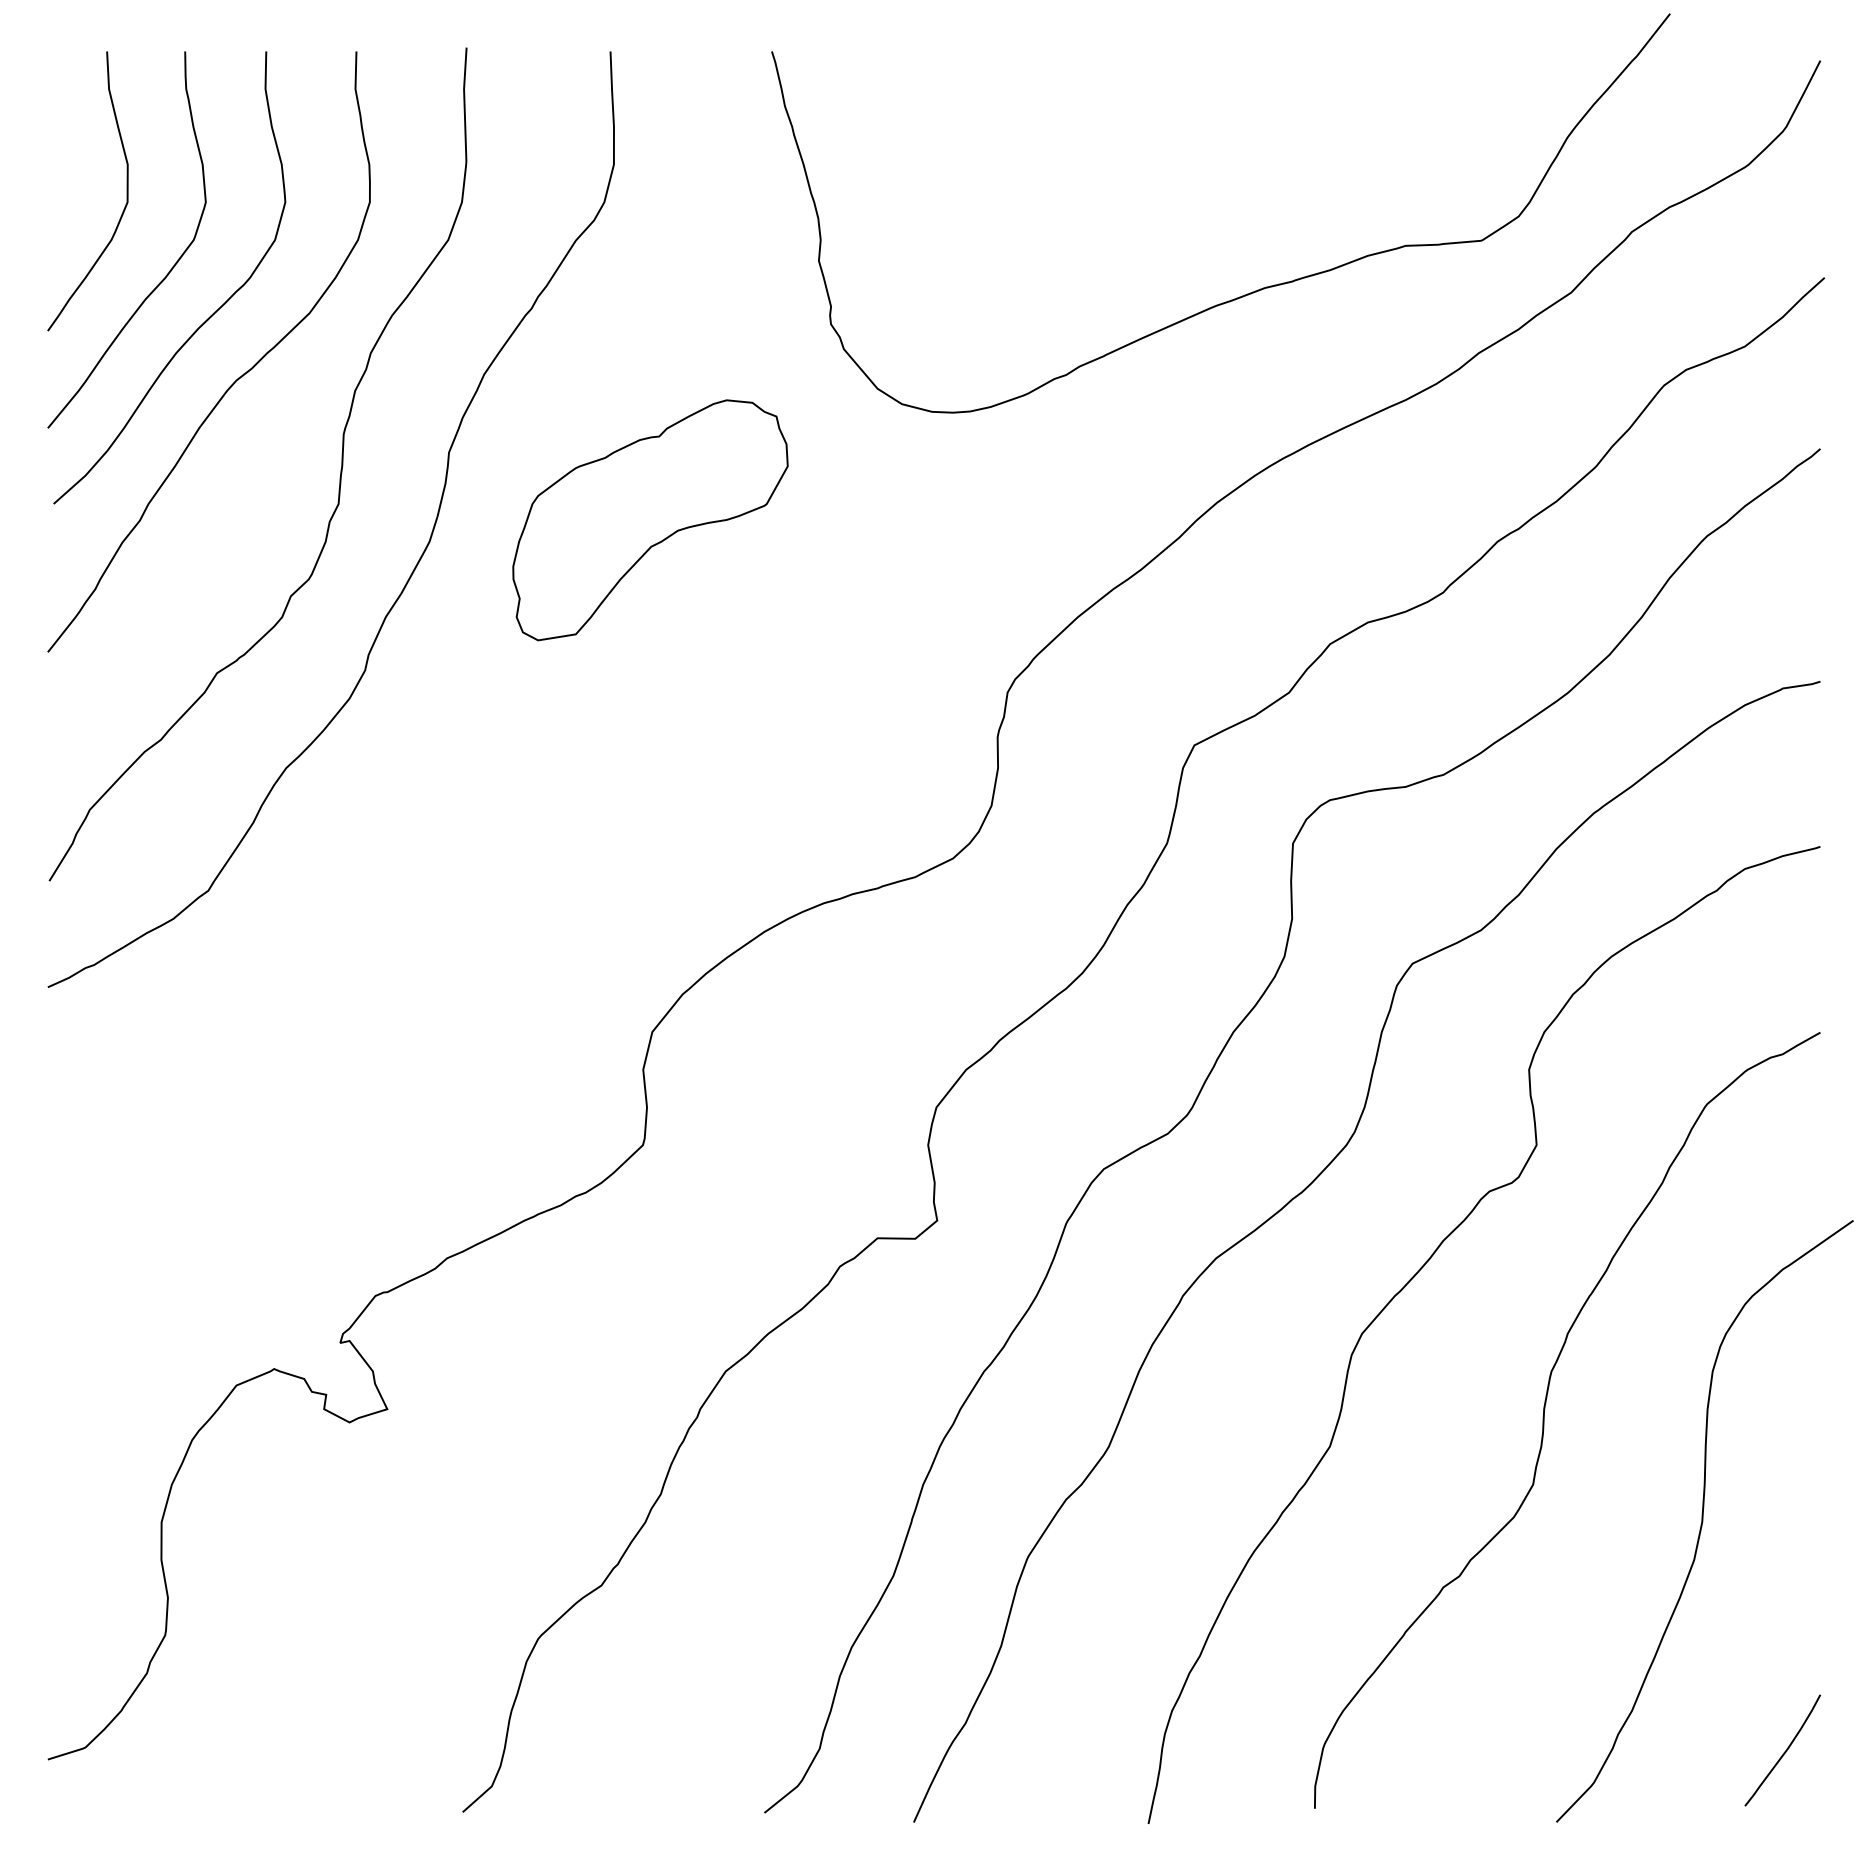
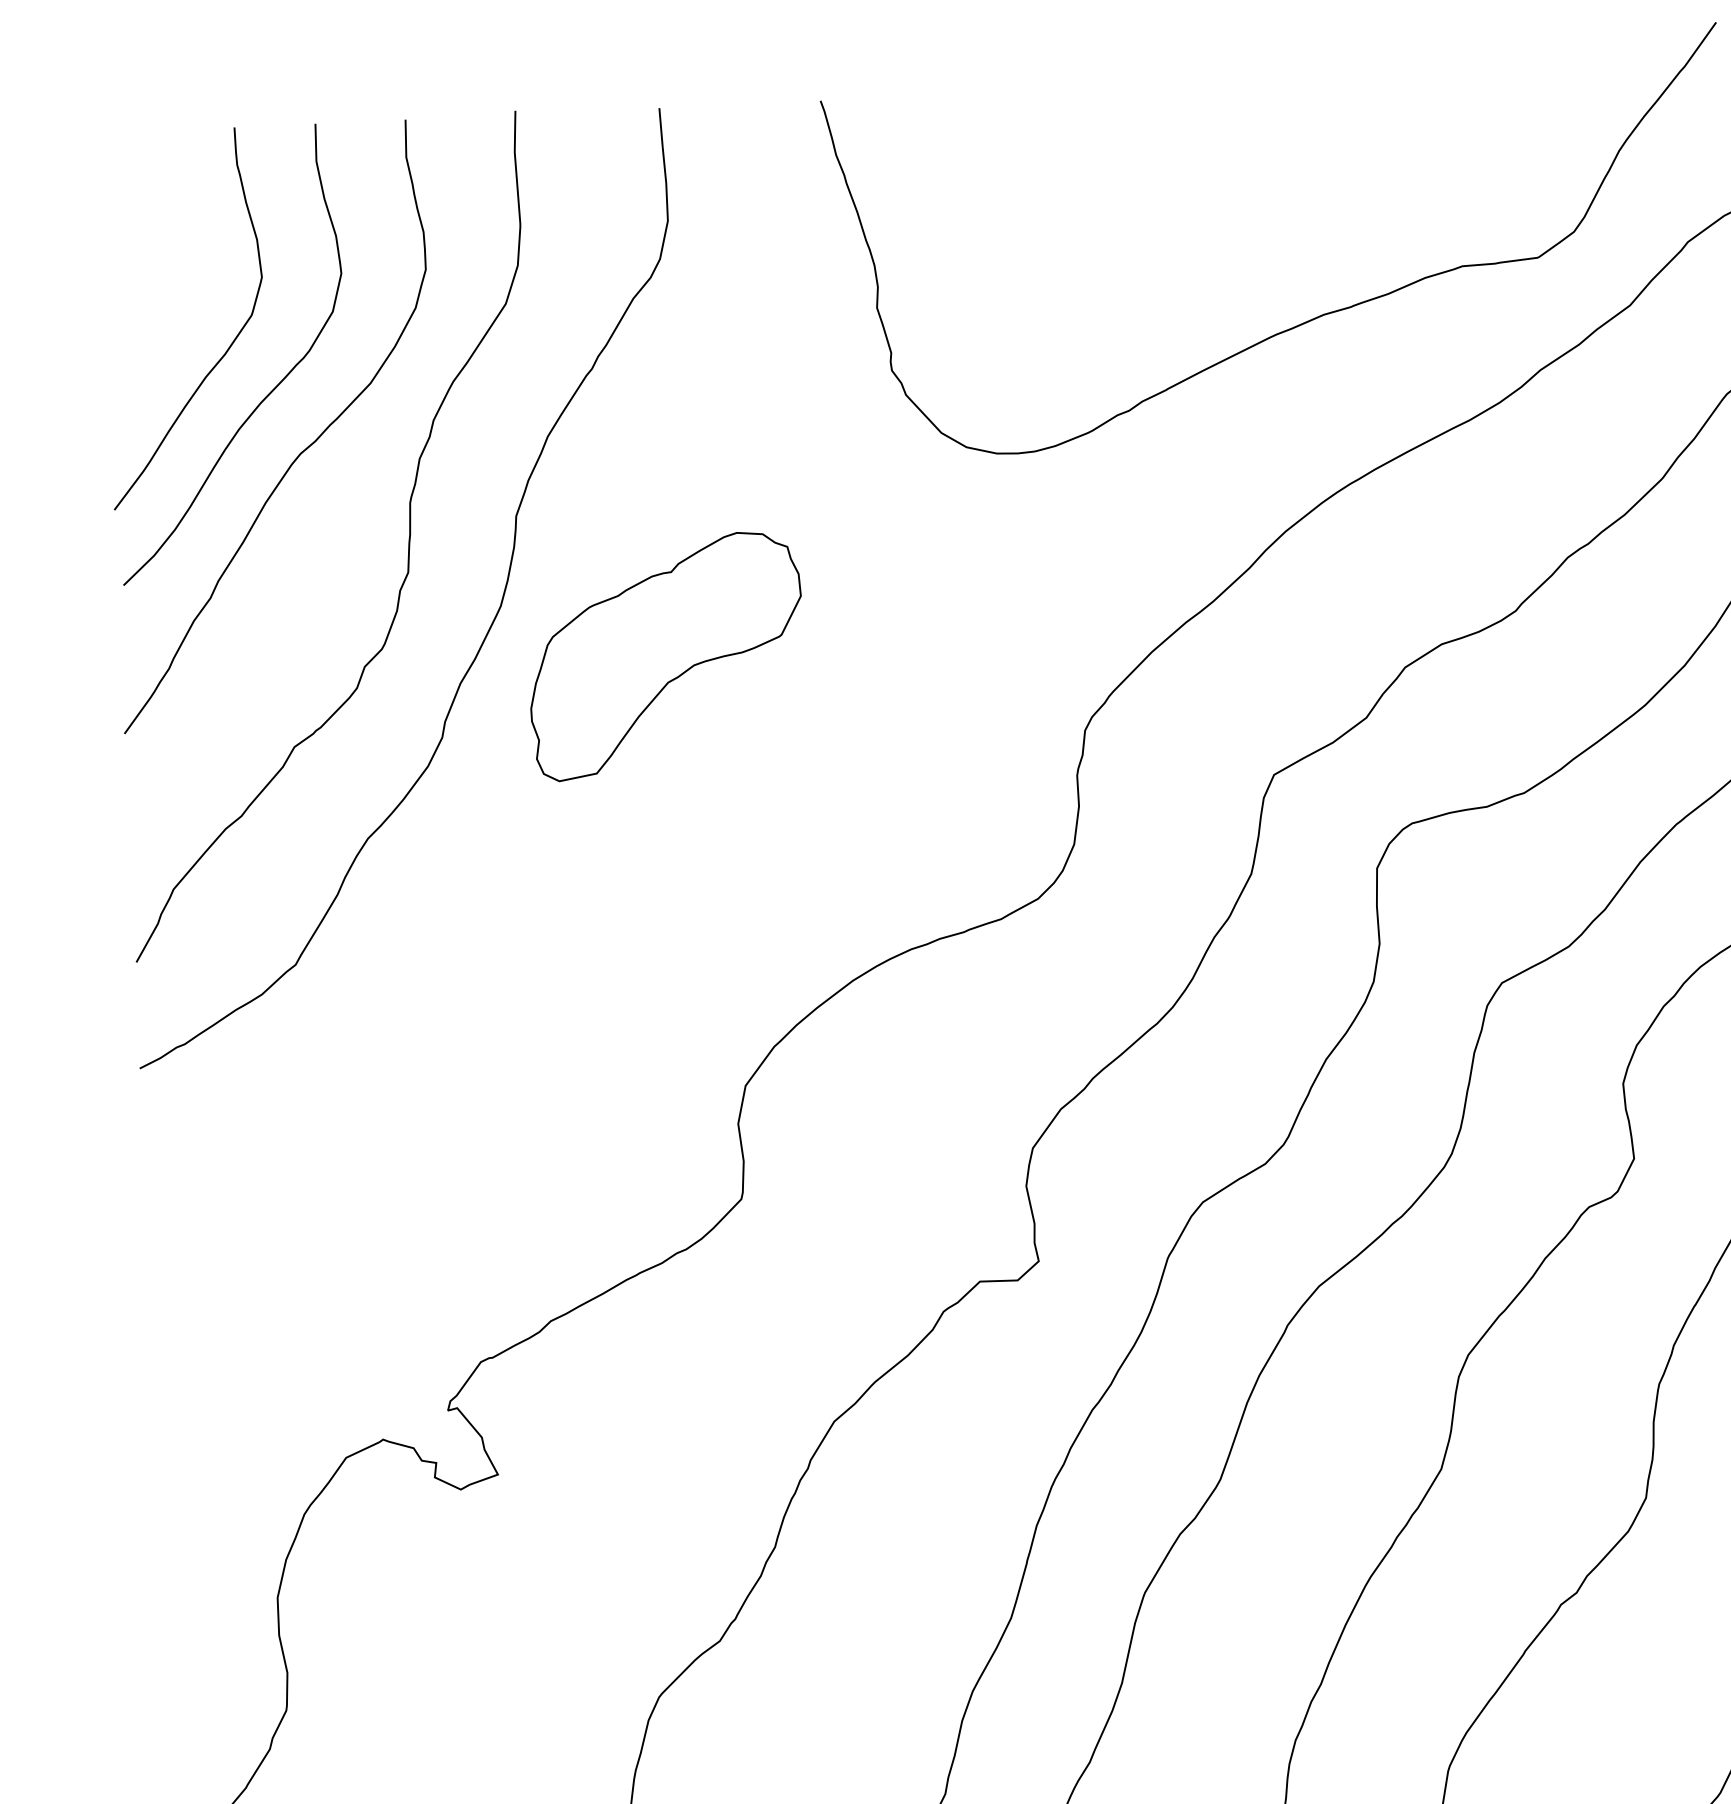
curve: (126, 191) -> (182, 269), removed
part: (650, 520) -> (666, 656), moved

